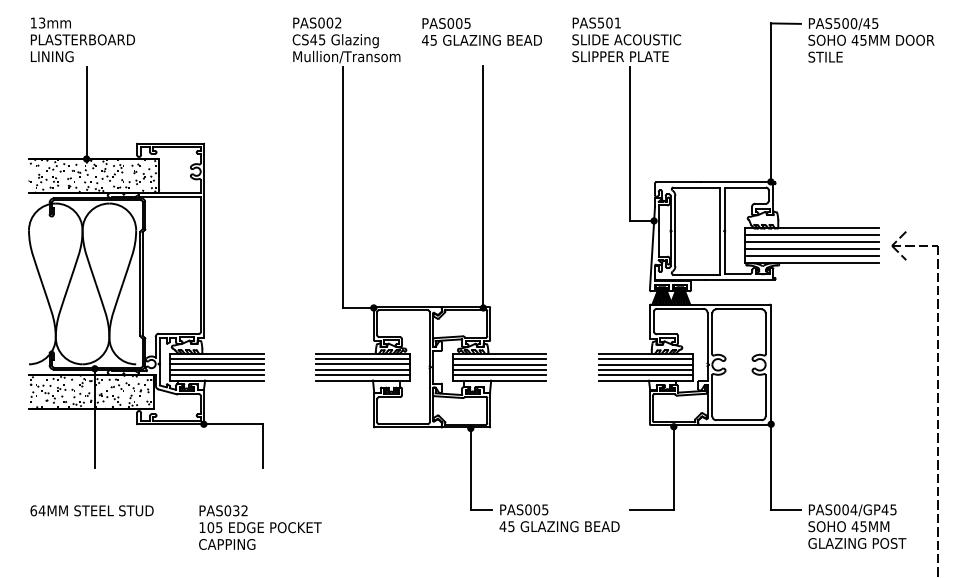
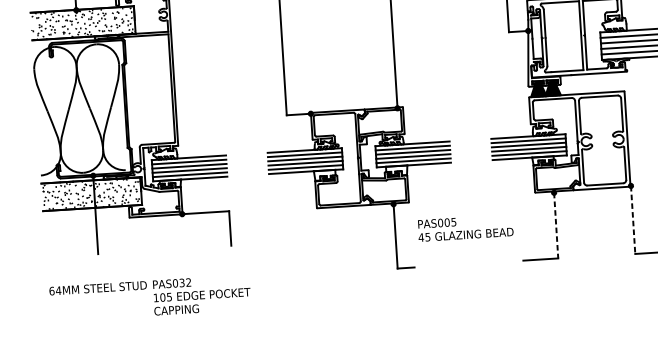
line: (771, 467) -> (633, 220), solid -> dashed
line: (673, 468) -> (555, 225), solid -> dashed
text: (559, 518) -> (465, 228), moved
text: (260, 527) -> (202, 294), moved

